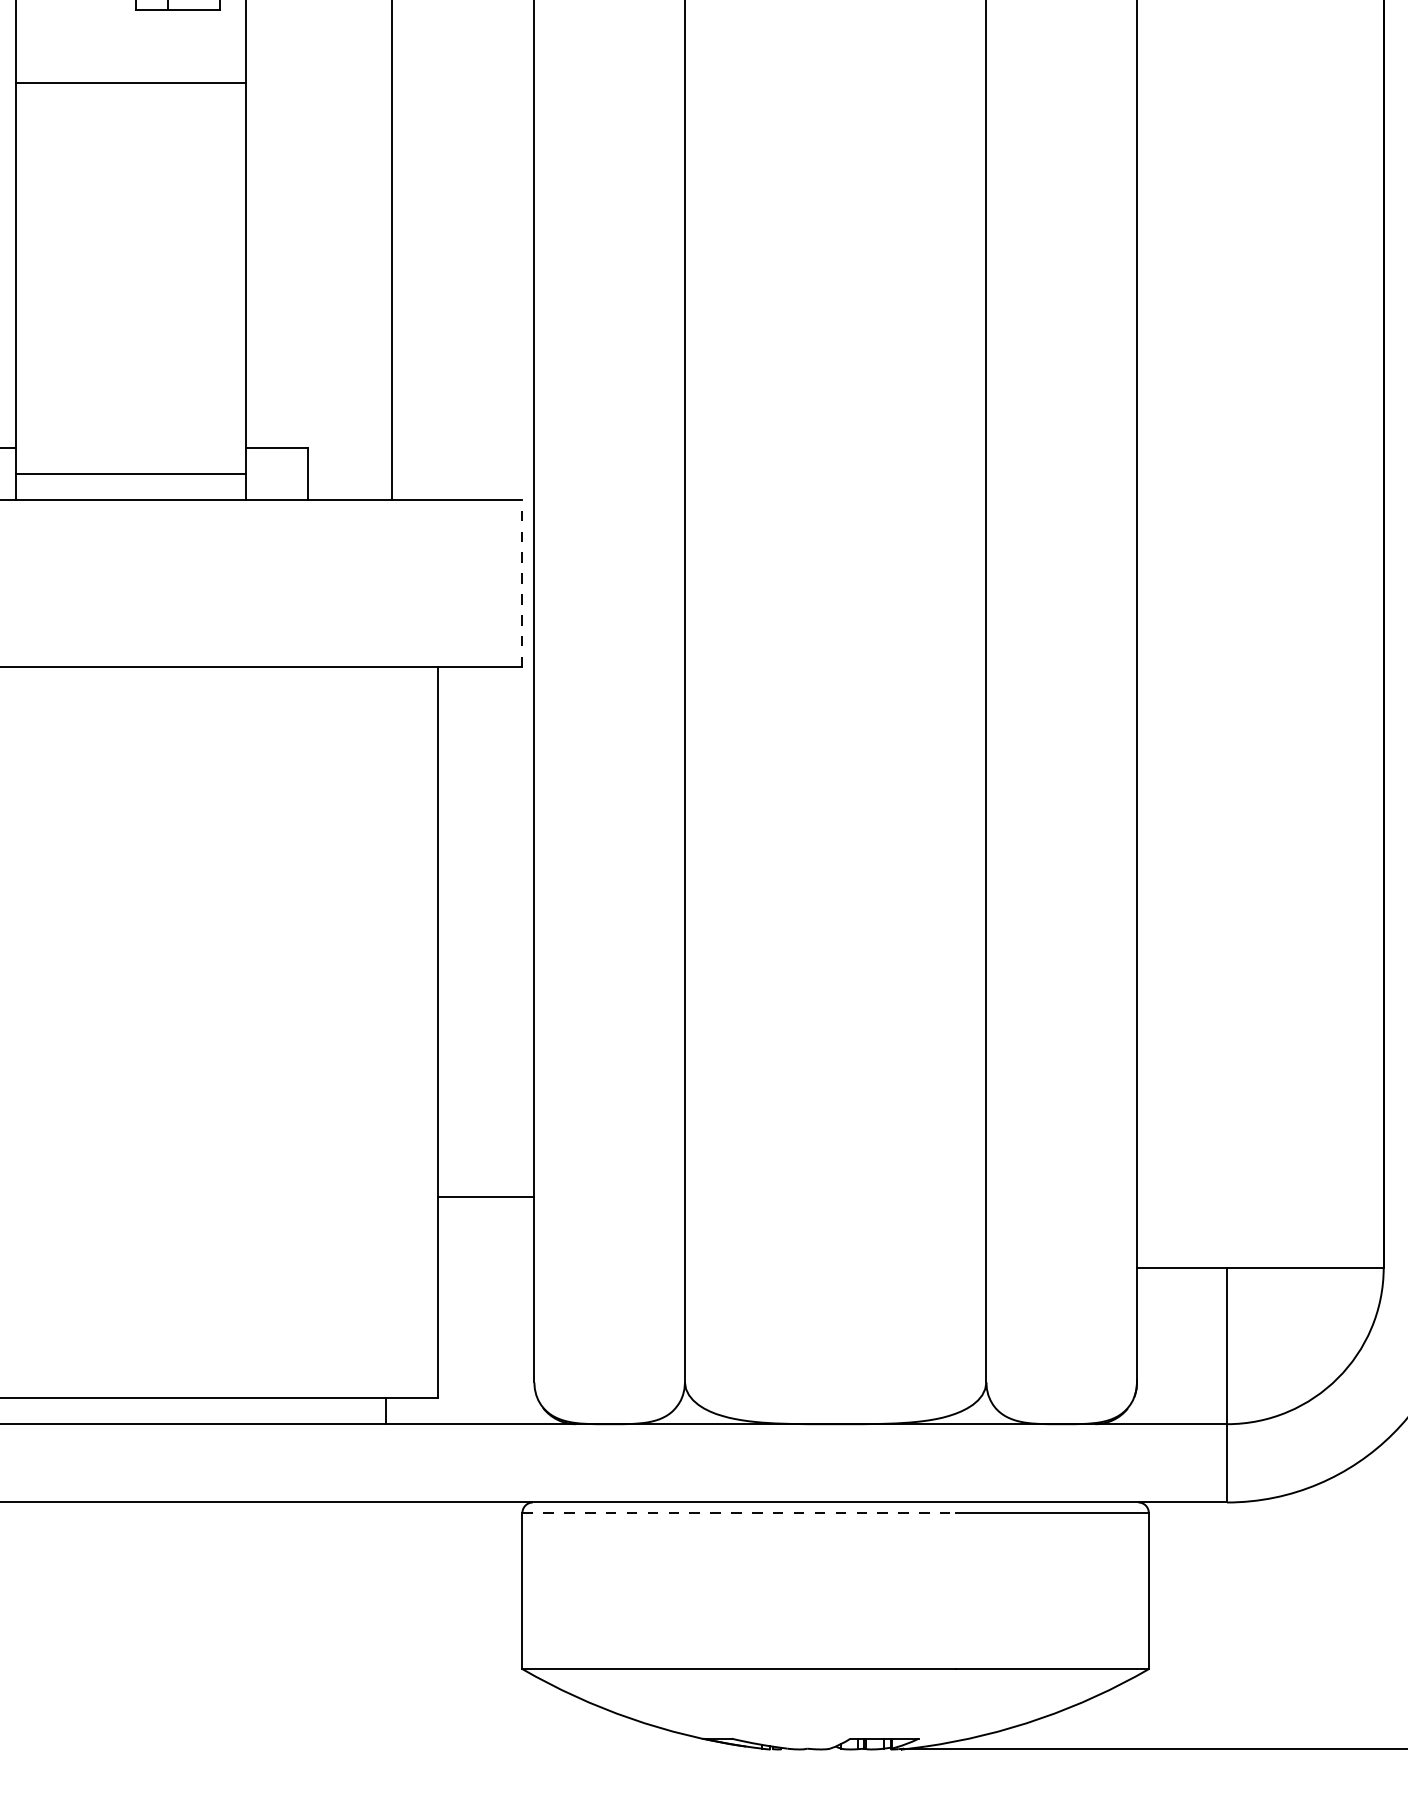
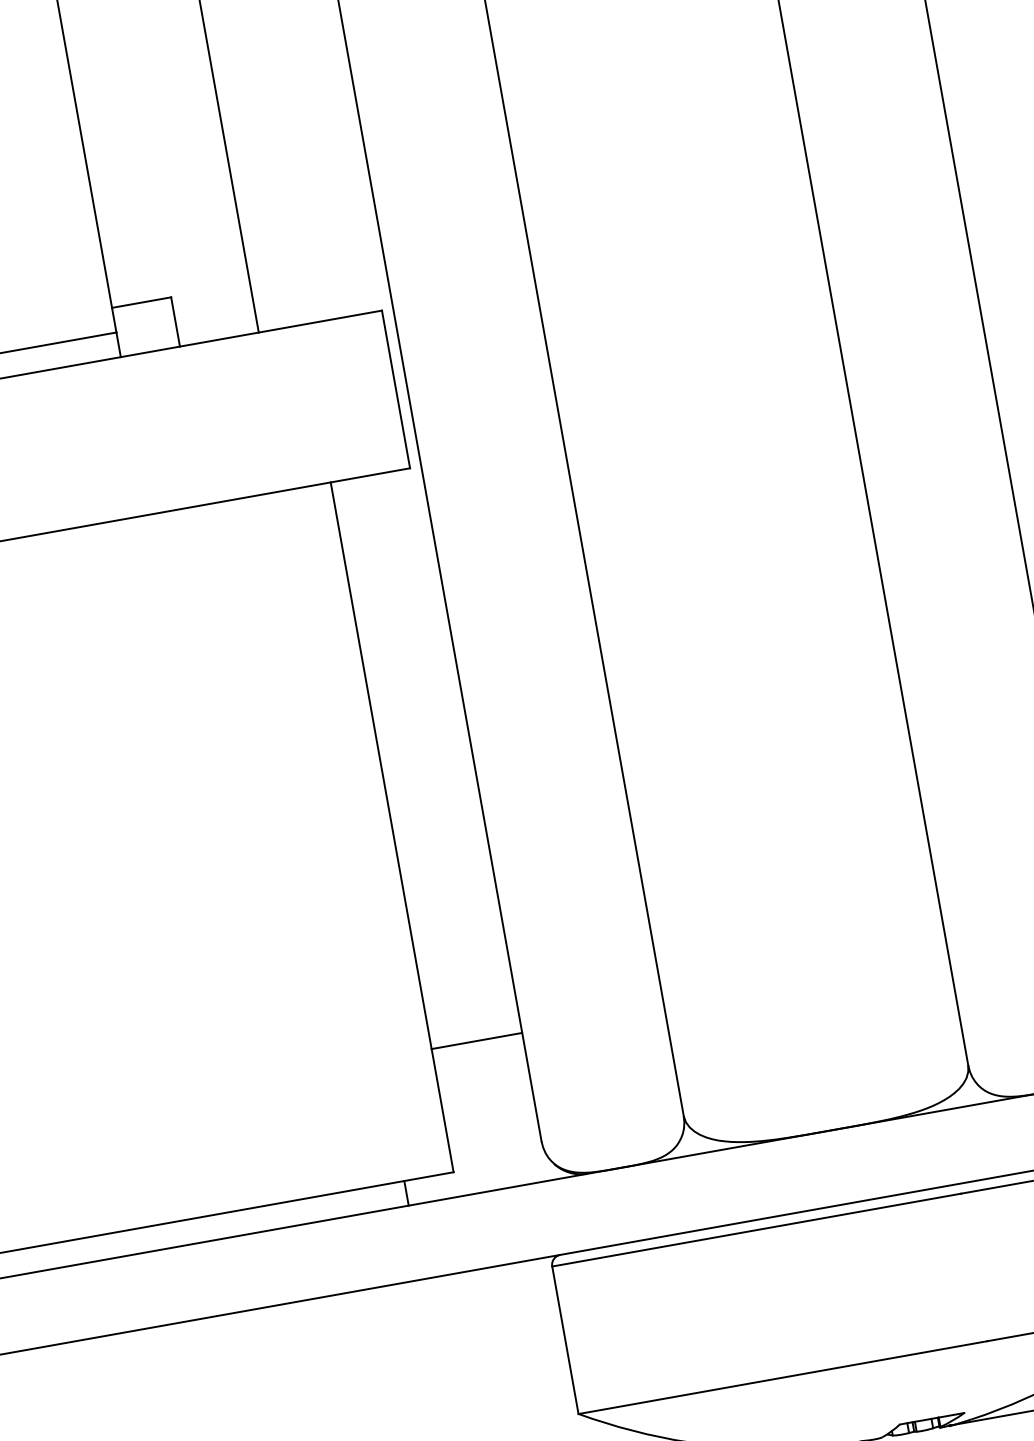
line: (522, 583) -> (396, 389), dashed -> solid
line: (486, 1196) -> (477, 1040), moved
line: (739, 1512) -> (757, 1229), dashed -> solid

